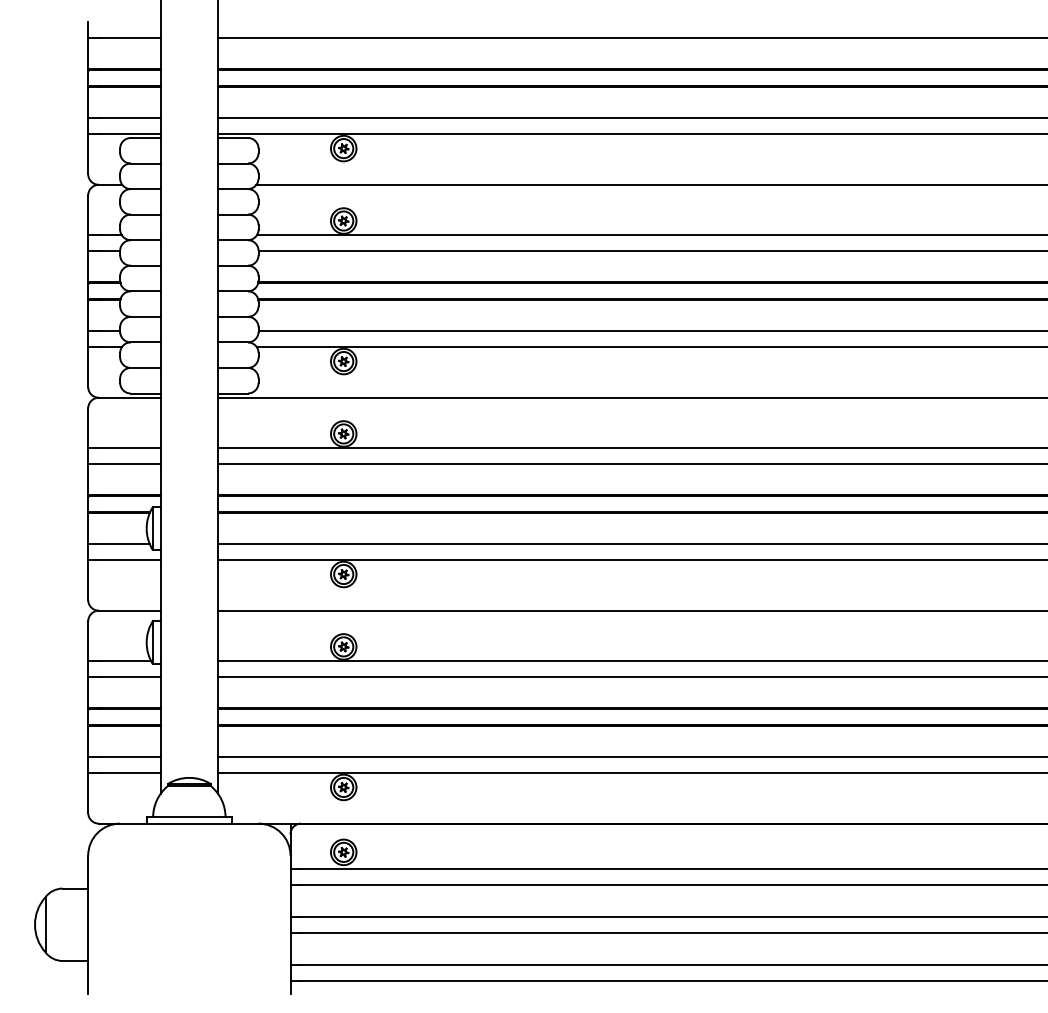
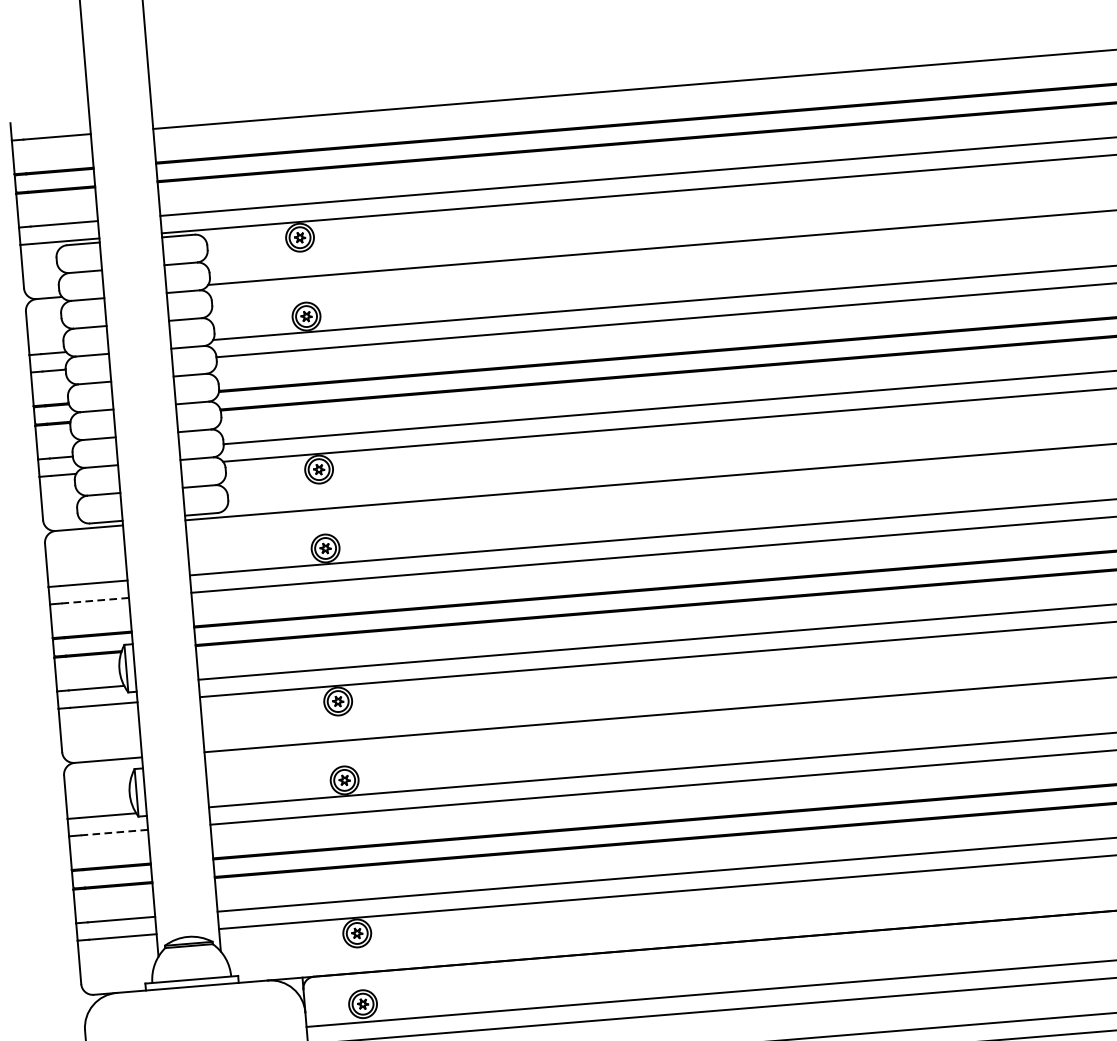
line: (129, 464) -> (95, 600), solid -> dashed
line: (129, 677) -> (114, 832), solid -> dashed

